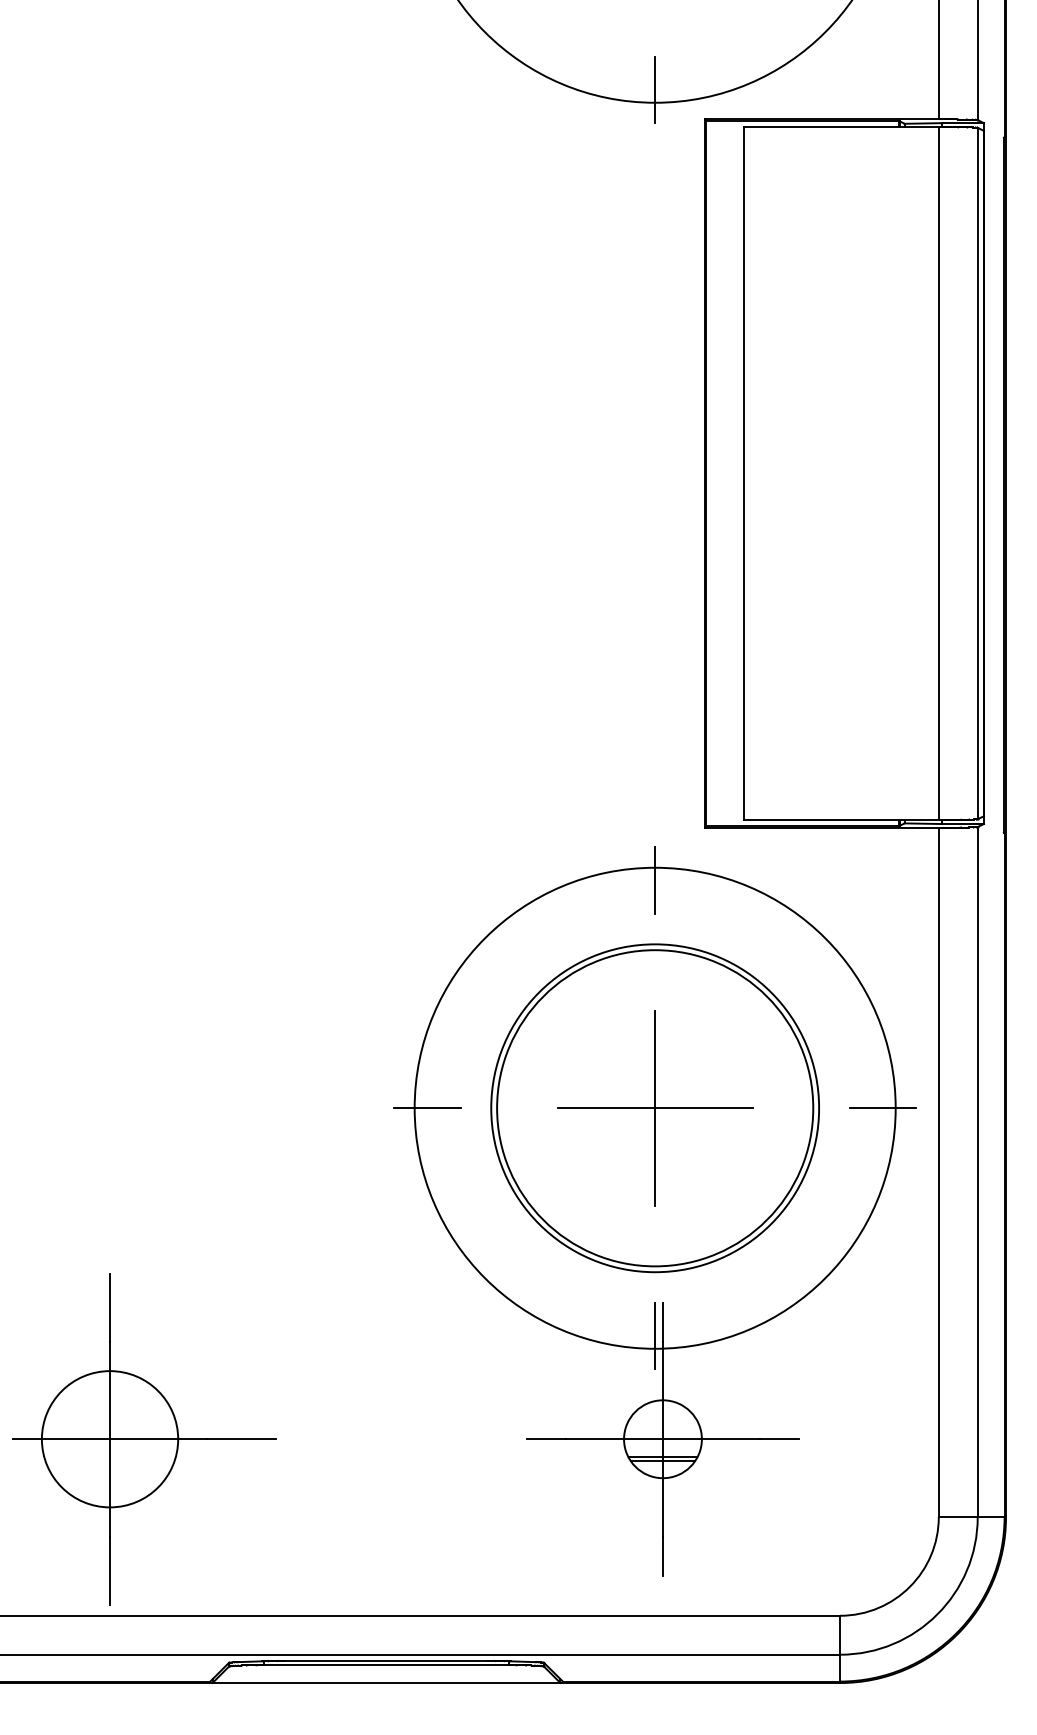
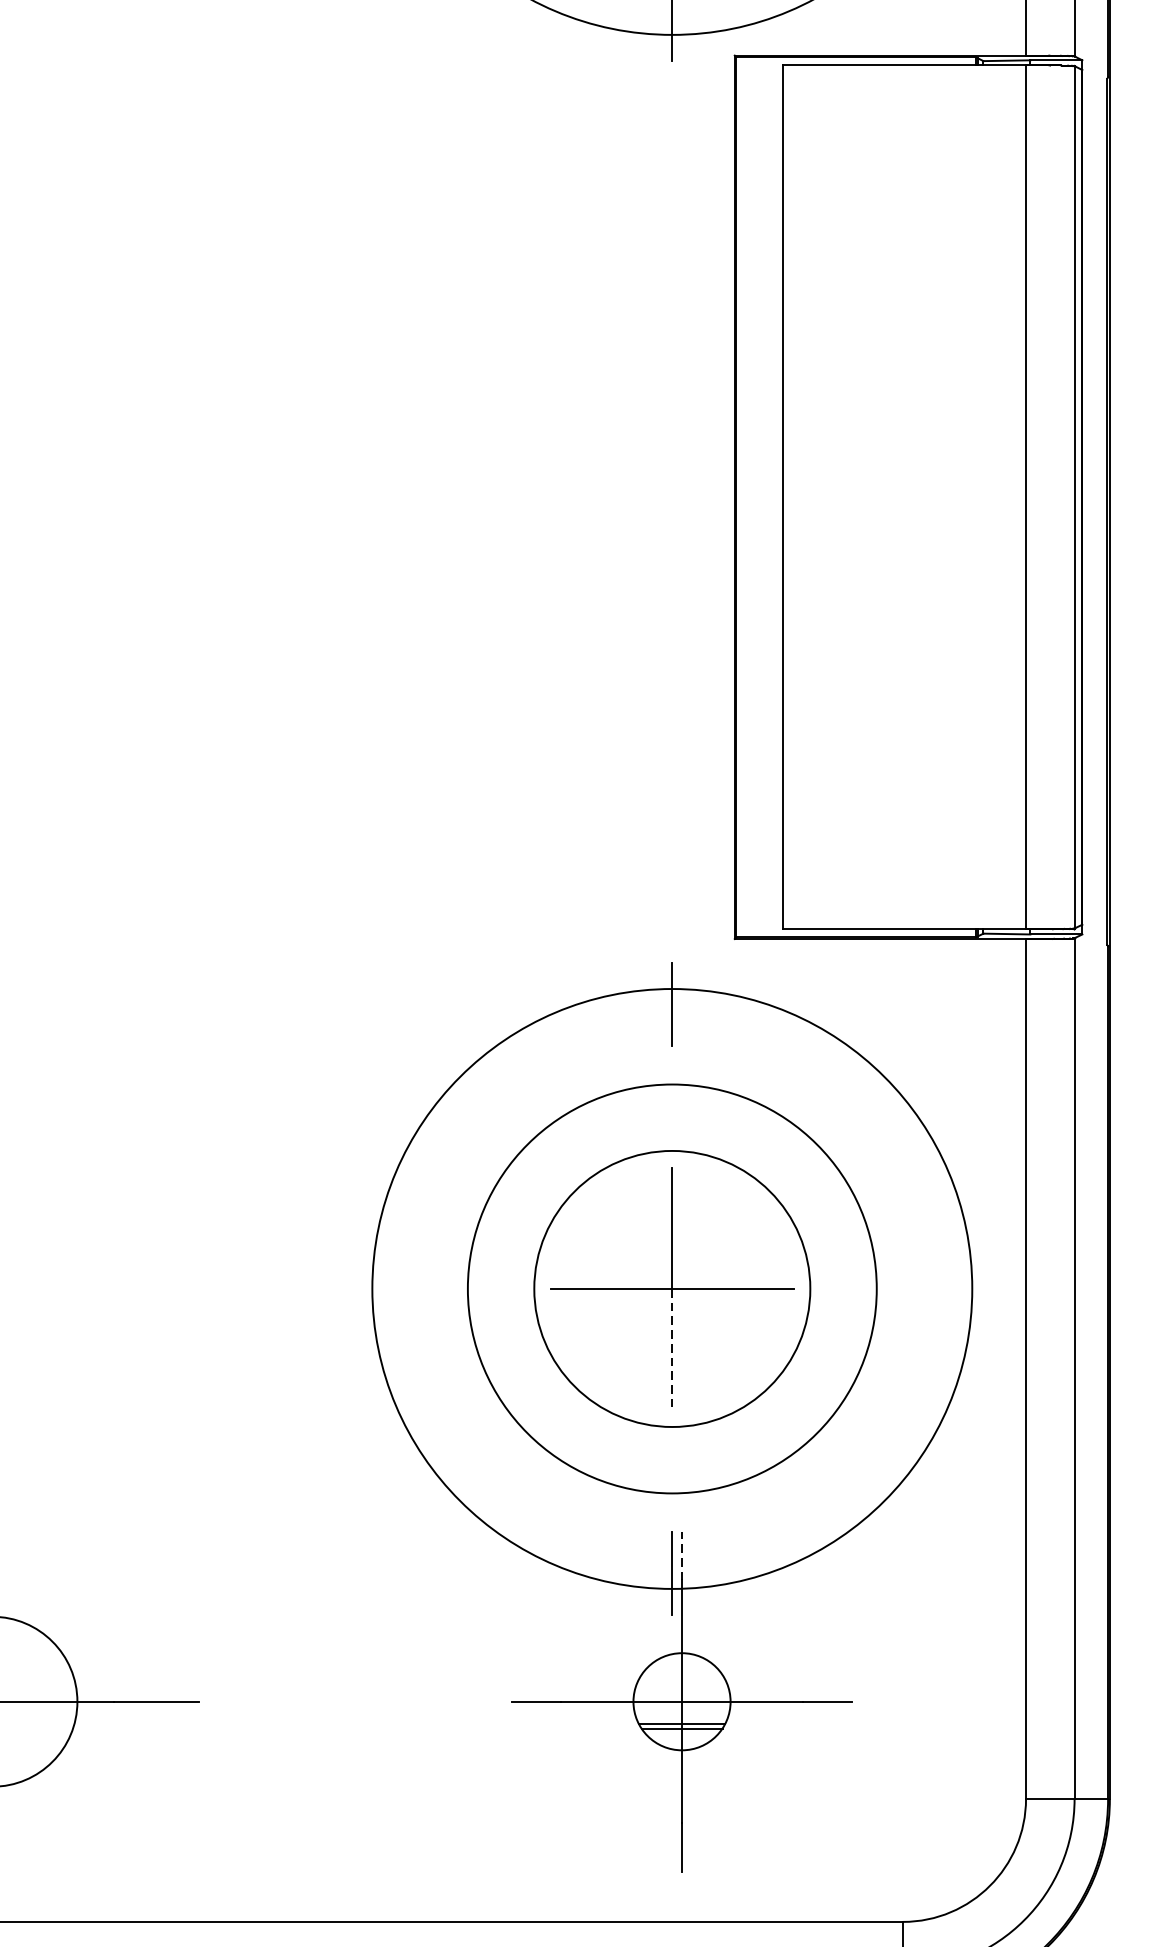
line: (427, 1108) -> (388, 1289), removed
circle: (655, 1108) -> (672, 1289), size x0.7
line: (882, 1108) -> (955, 1289), removed
line: (655, 1156) -> (672, 1349), solid -> dashed
line: (662, 1321) -> (681, 1554), solid -> dashed

